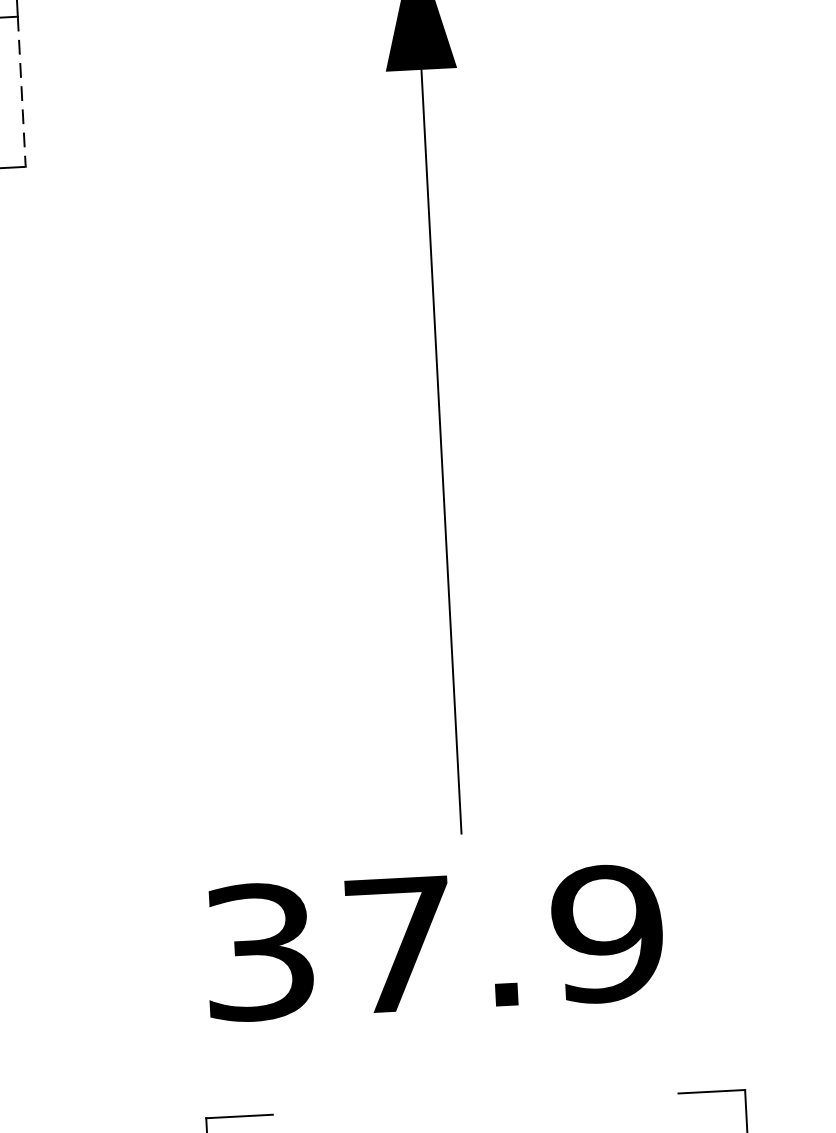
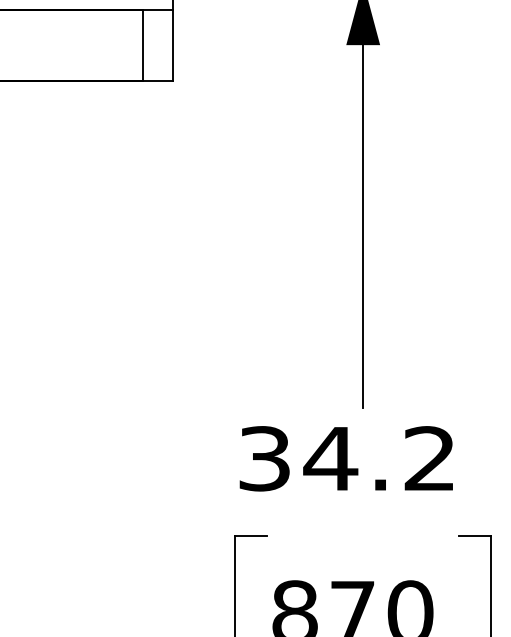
line: (21, 91) -> (173, 45), dashed -> solid
text: (501, 938) -> (379, 458), 37.9 -> 34.2

